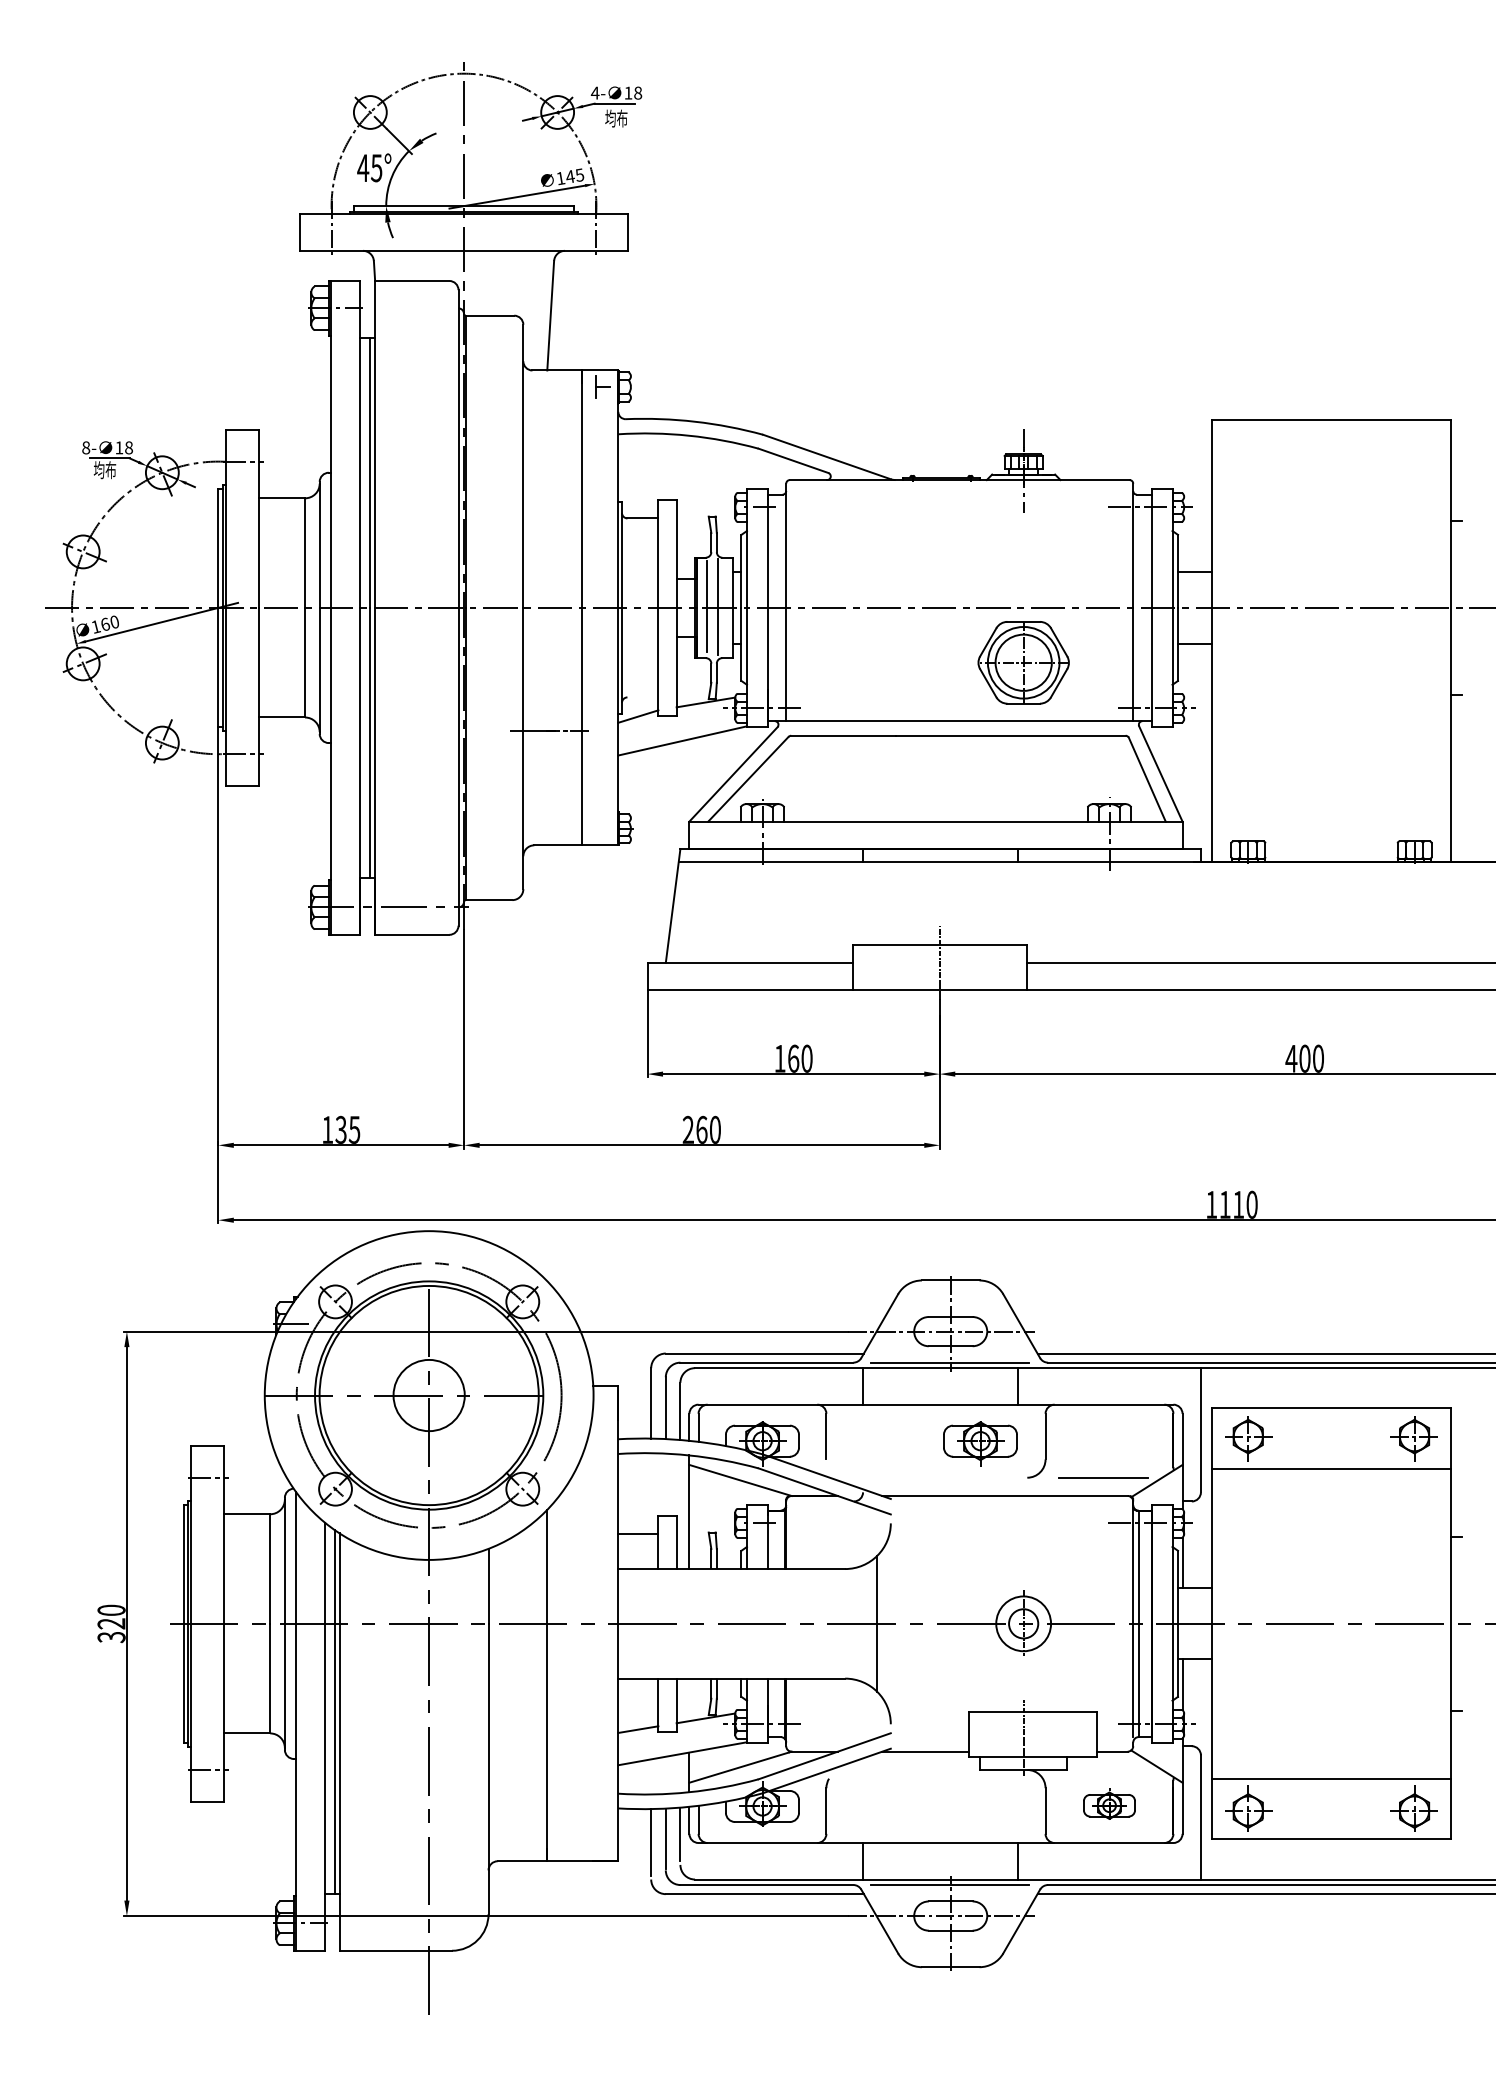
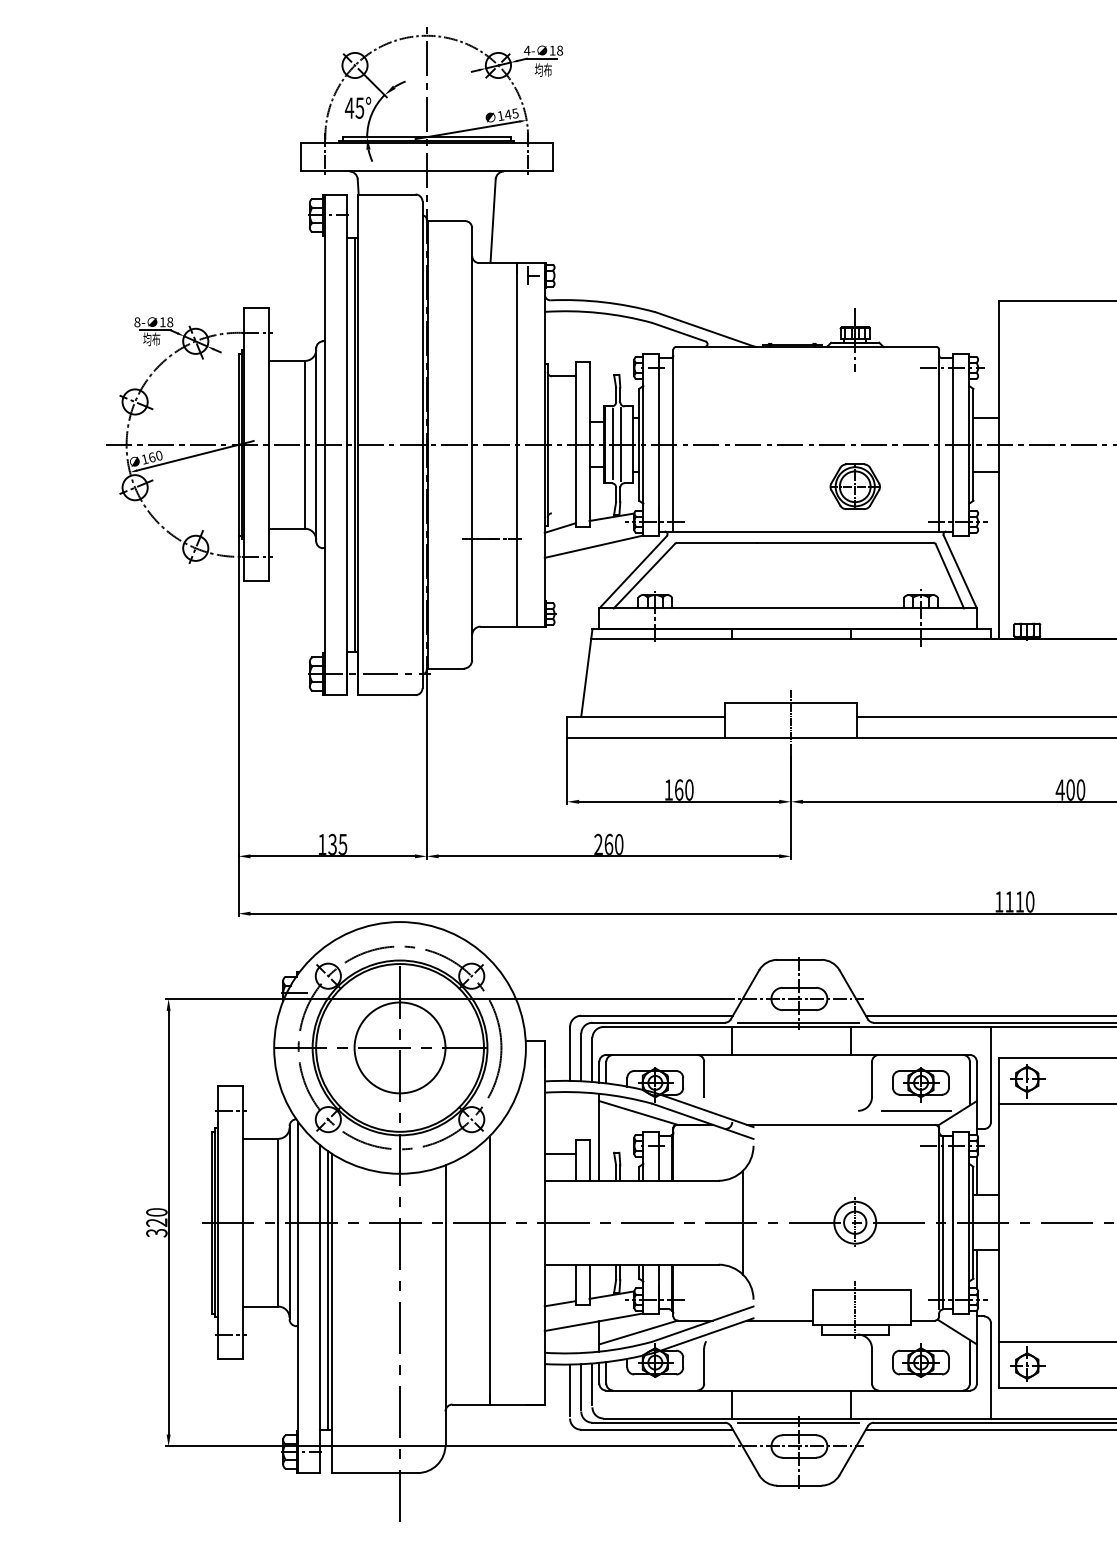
part: (1023, 662) -> (855, 486), size x0.71
circle: (428, 1395) -> (399, 1047), size x1.67
part: (980, 1443) -> (920, 1084), moved
part: (1109, 1803) -> (920, 1360), size x1.43

